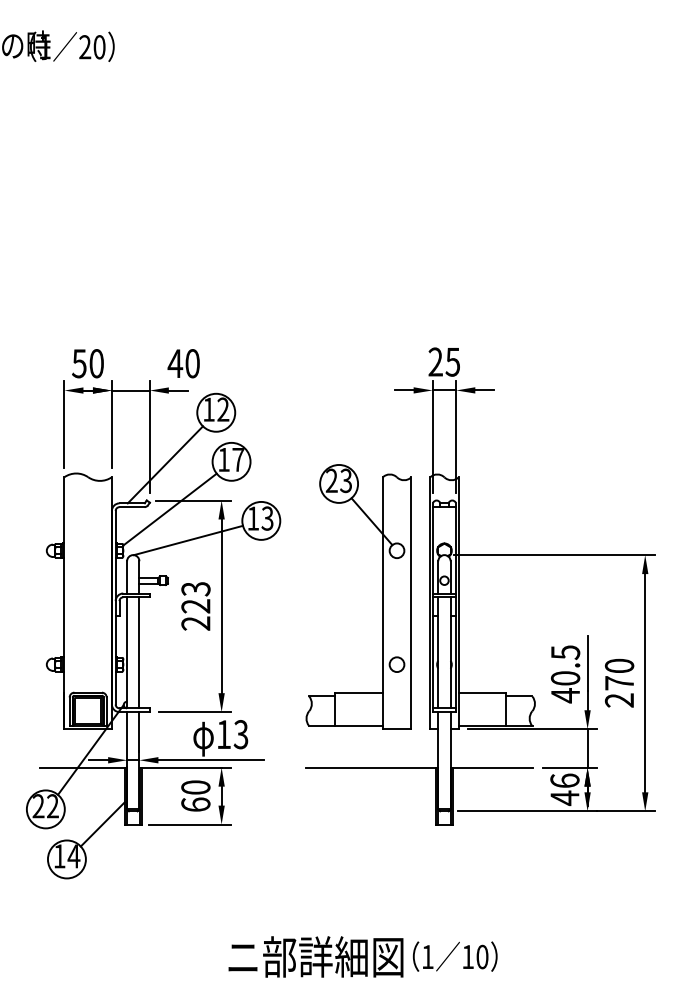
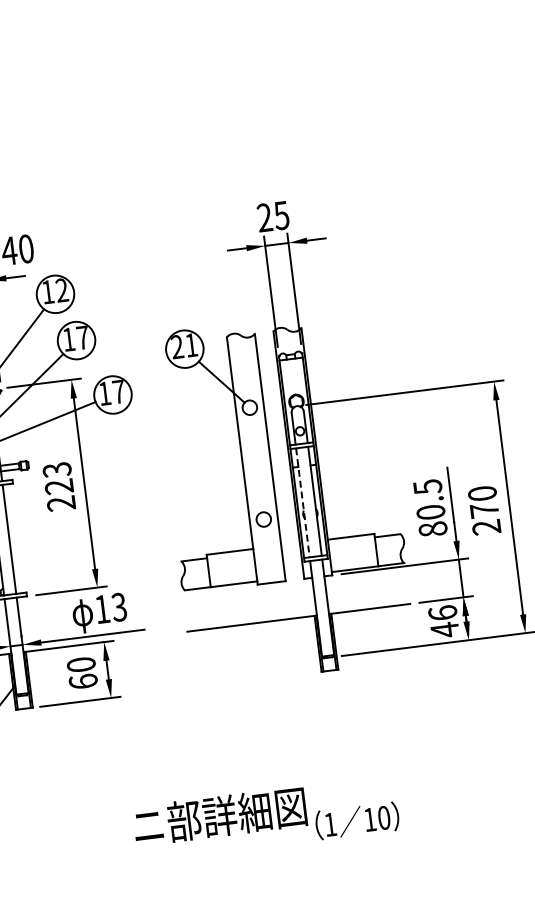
text: (345, 480) -> (190, 345), 23 -> 21
text: (267, 518) -> (118, 391), 13 -> 17
line: (438, 652) -> (303, 502), solid -> dashed
text: (565, 695) -> (432, 529), 40.5 -> 80.5
text: (454, 956) -> (356, 820), moved

